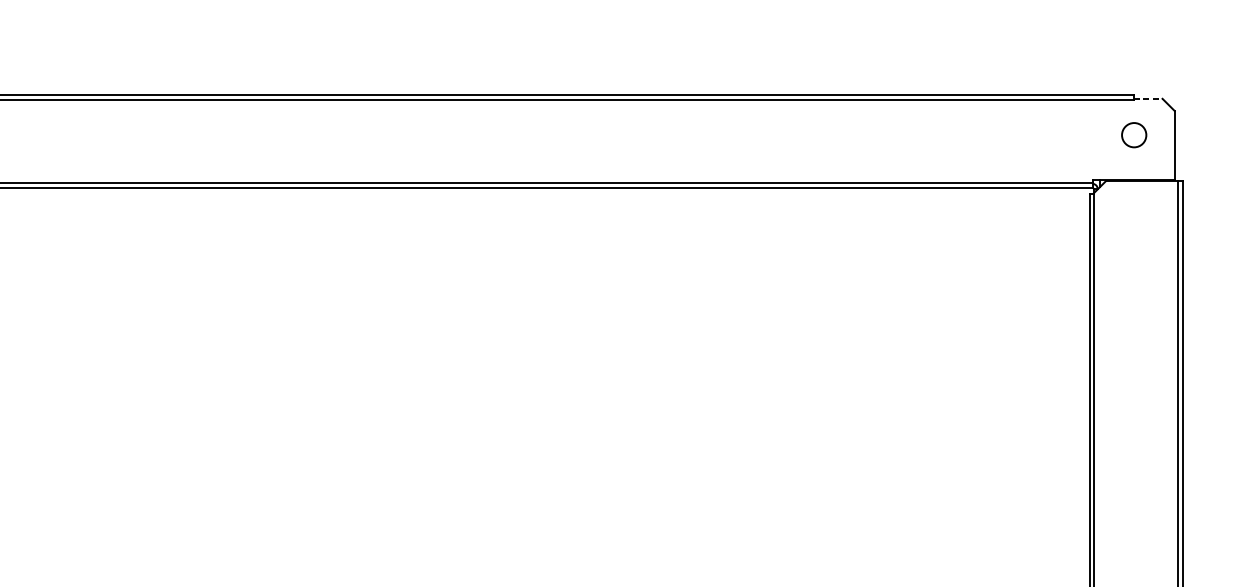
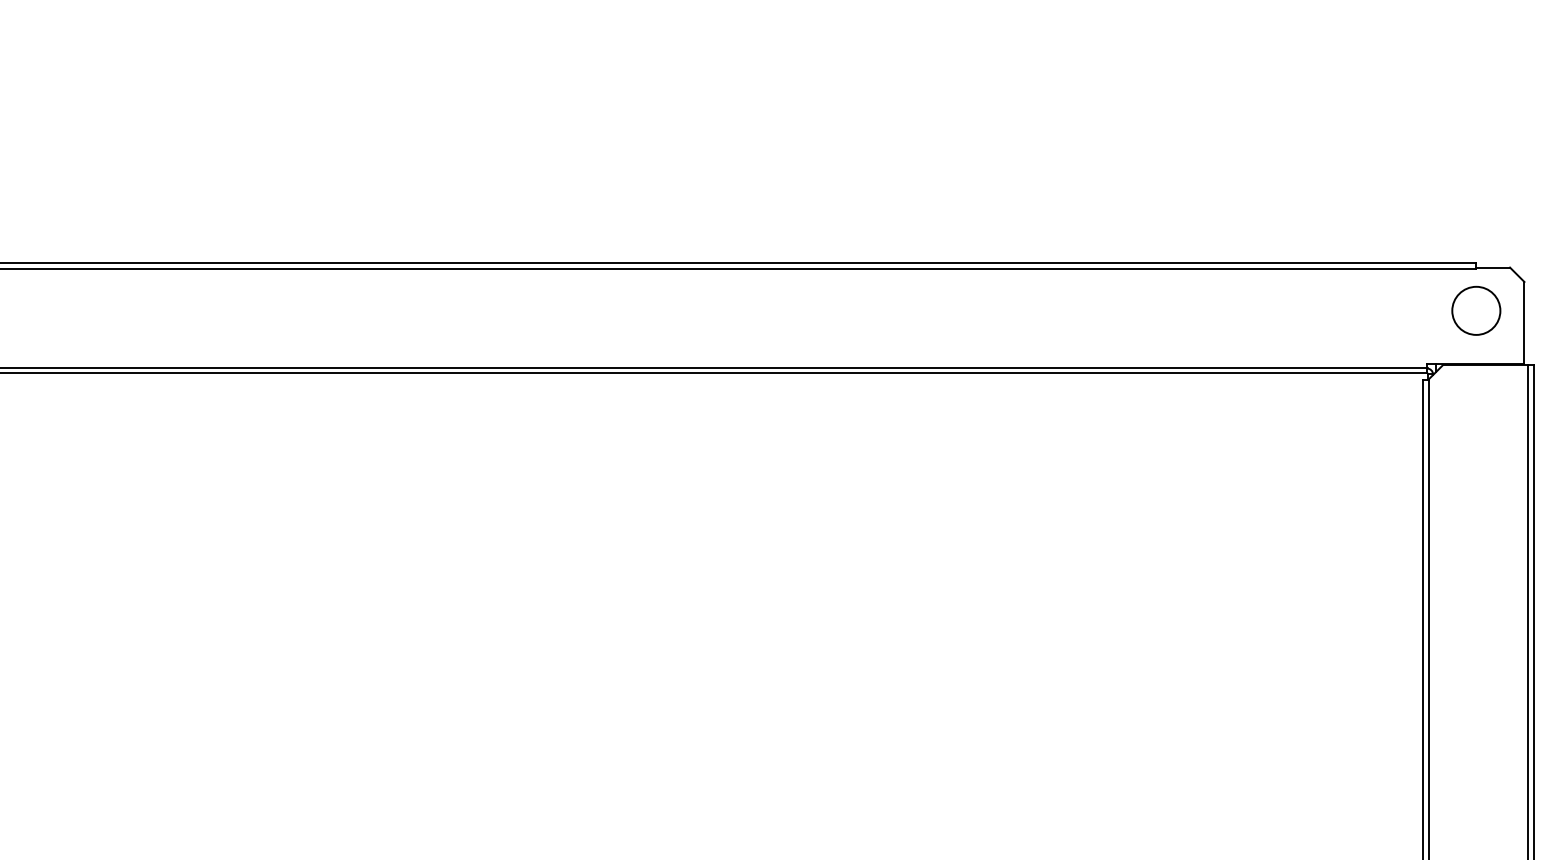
line: (1148, 98) -> (1493, 267), dashed -> solid
circle: (1134, 135) -> (1476, 310), size x1.67

